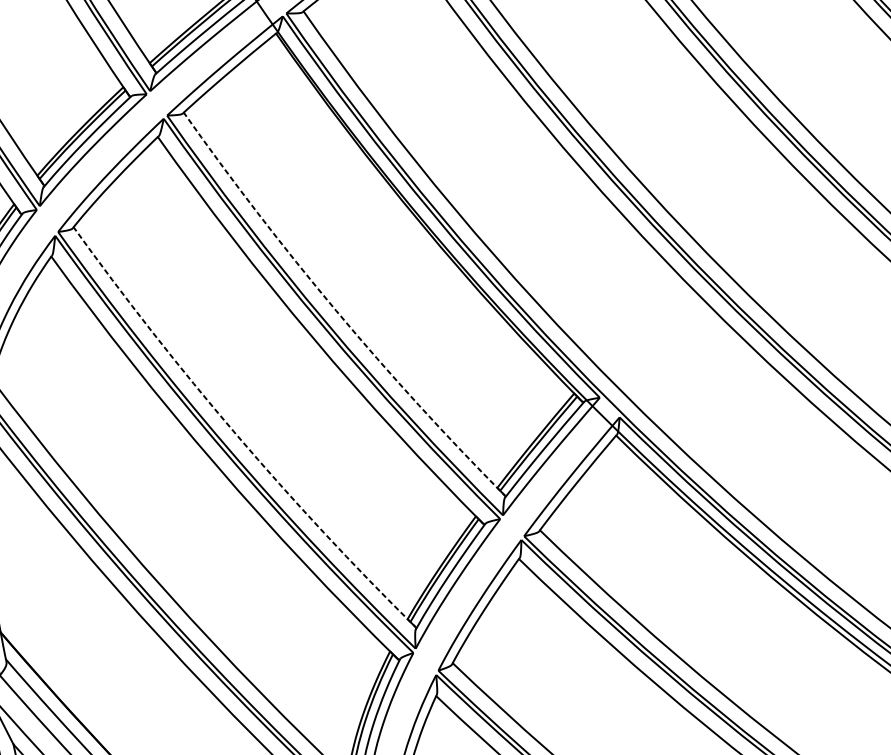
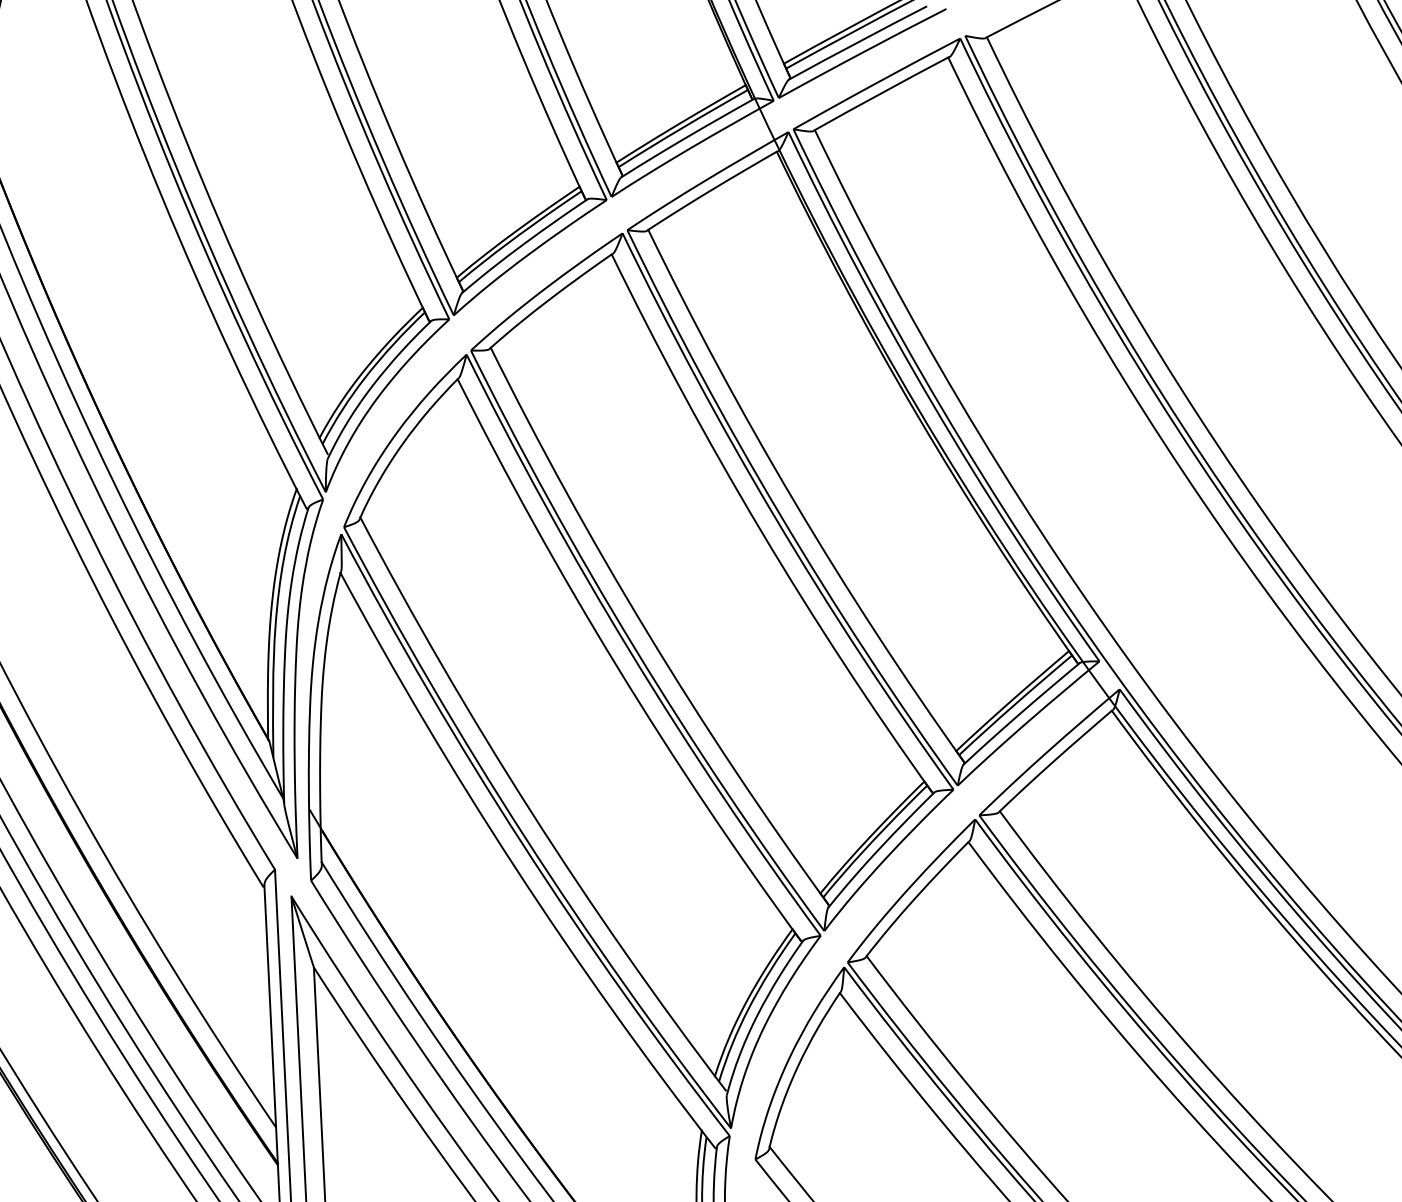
arc: (335, 310) -> (794, 502), dashed -> solid
arc: (235, 434) -> (647, 633), dashed -> solid

